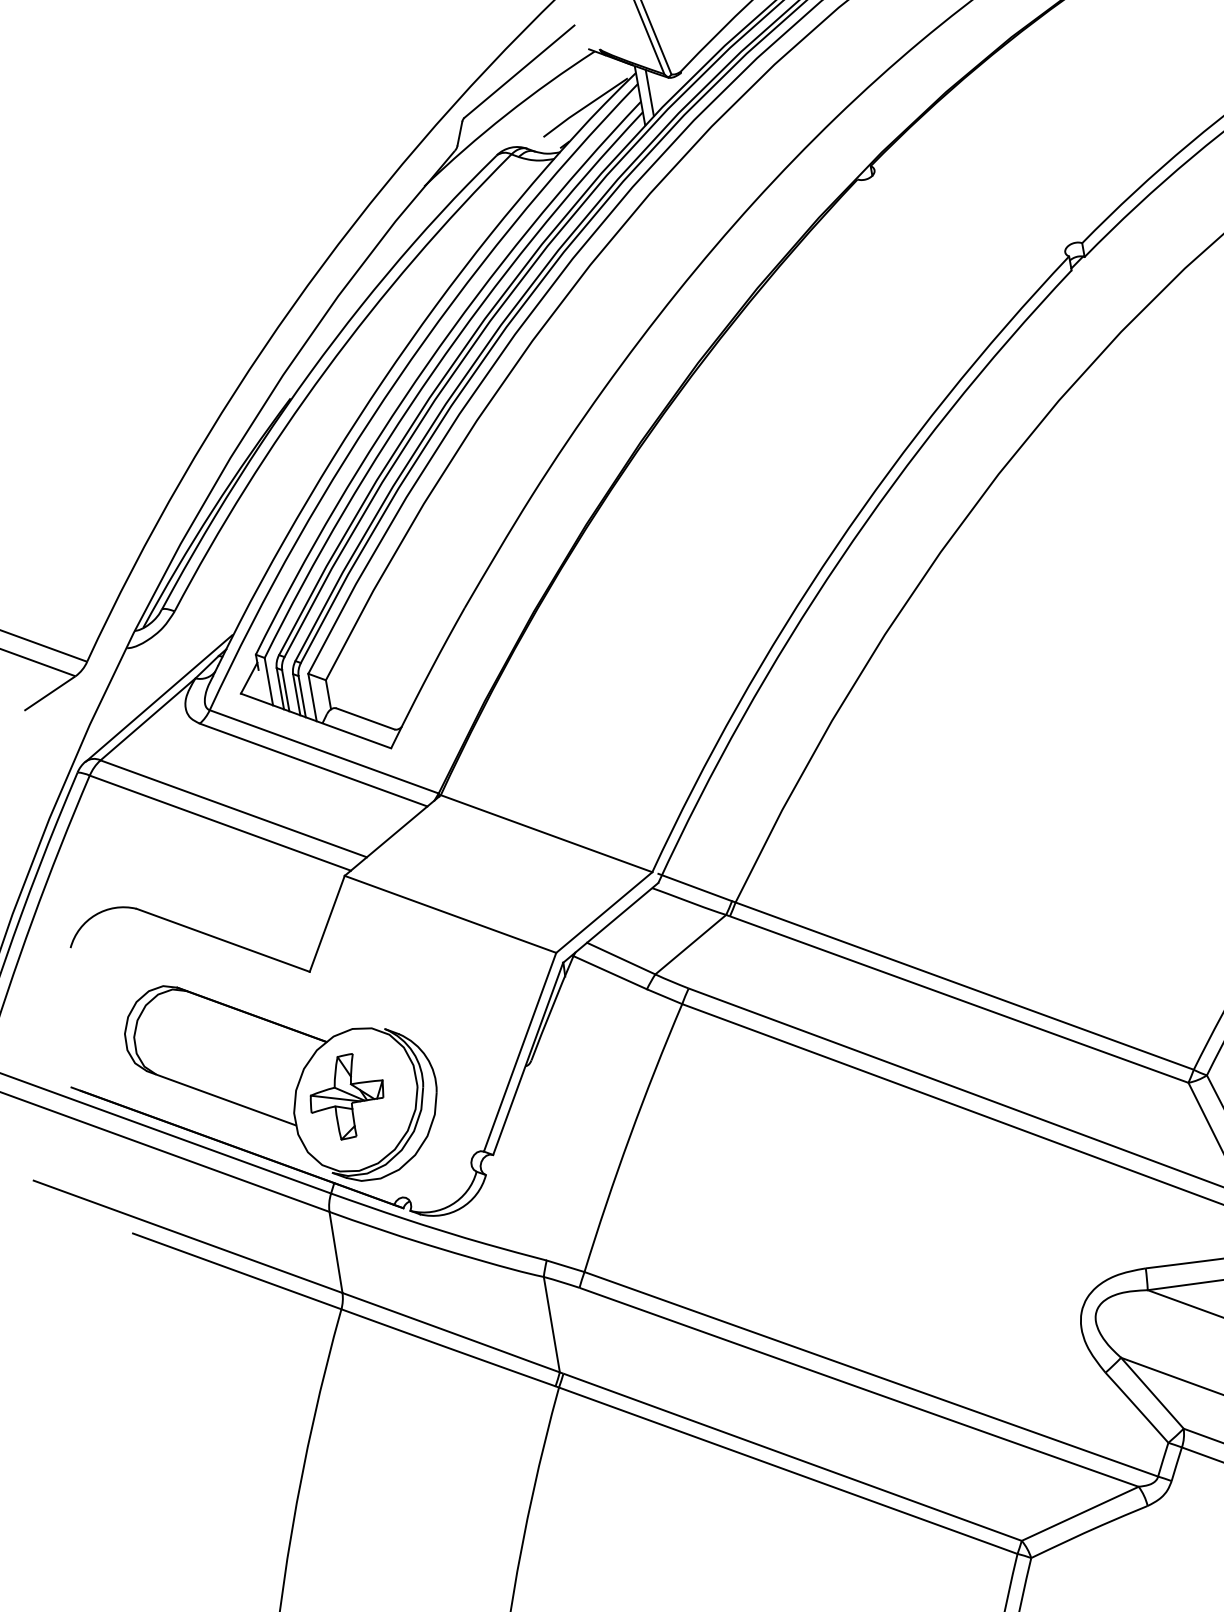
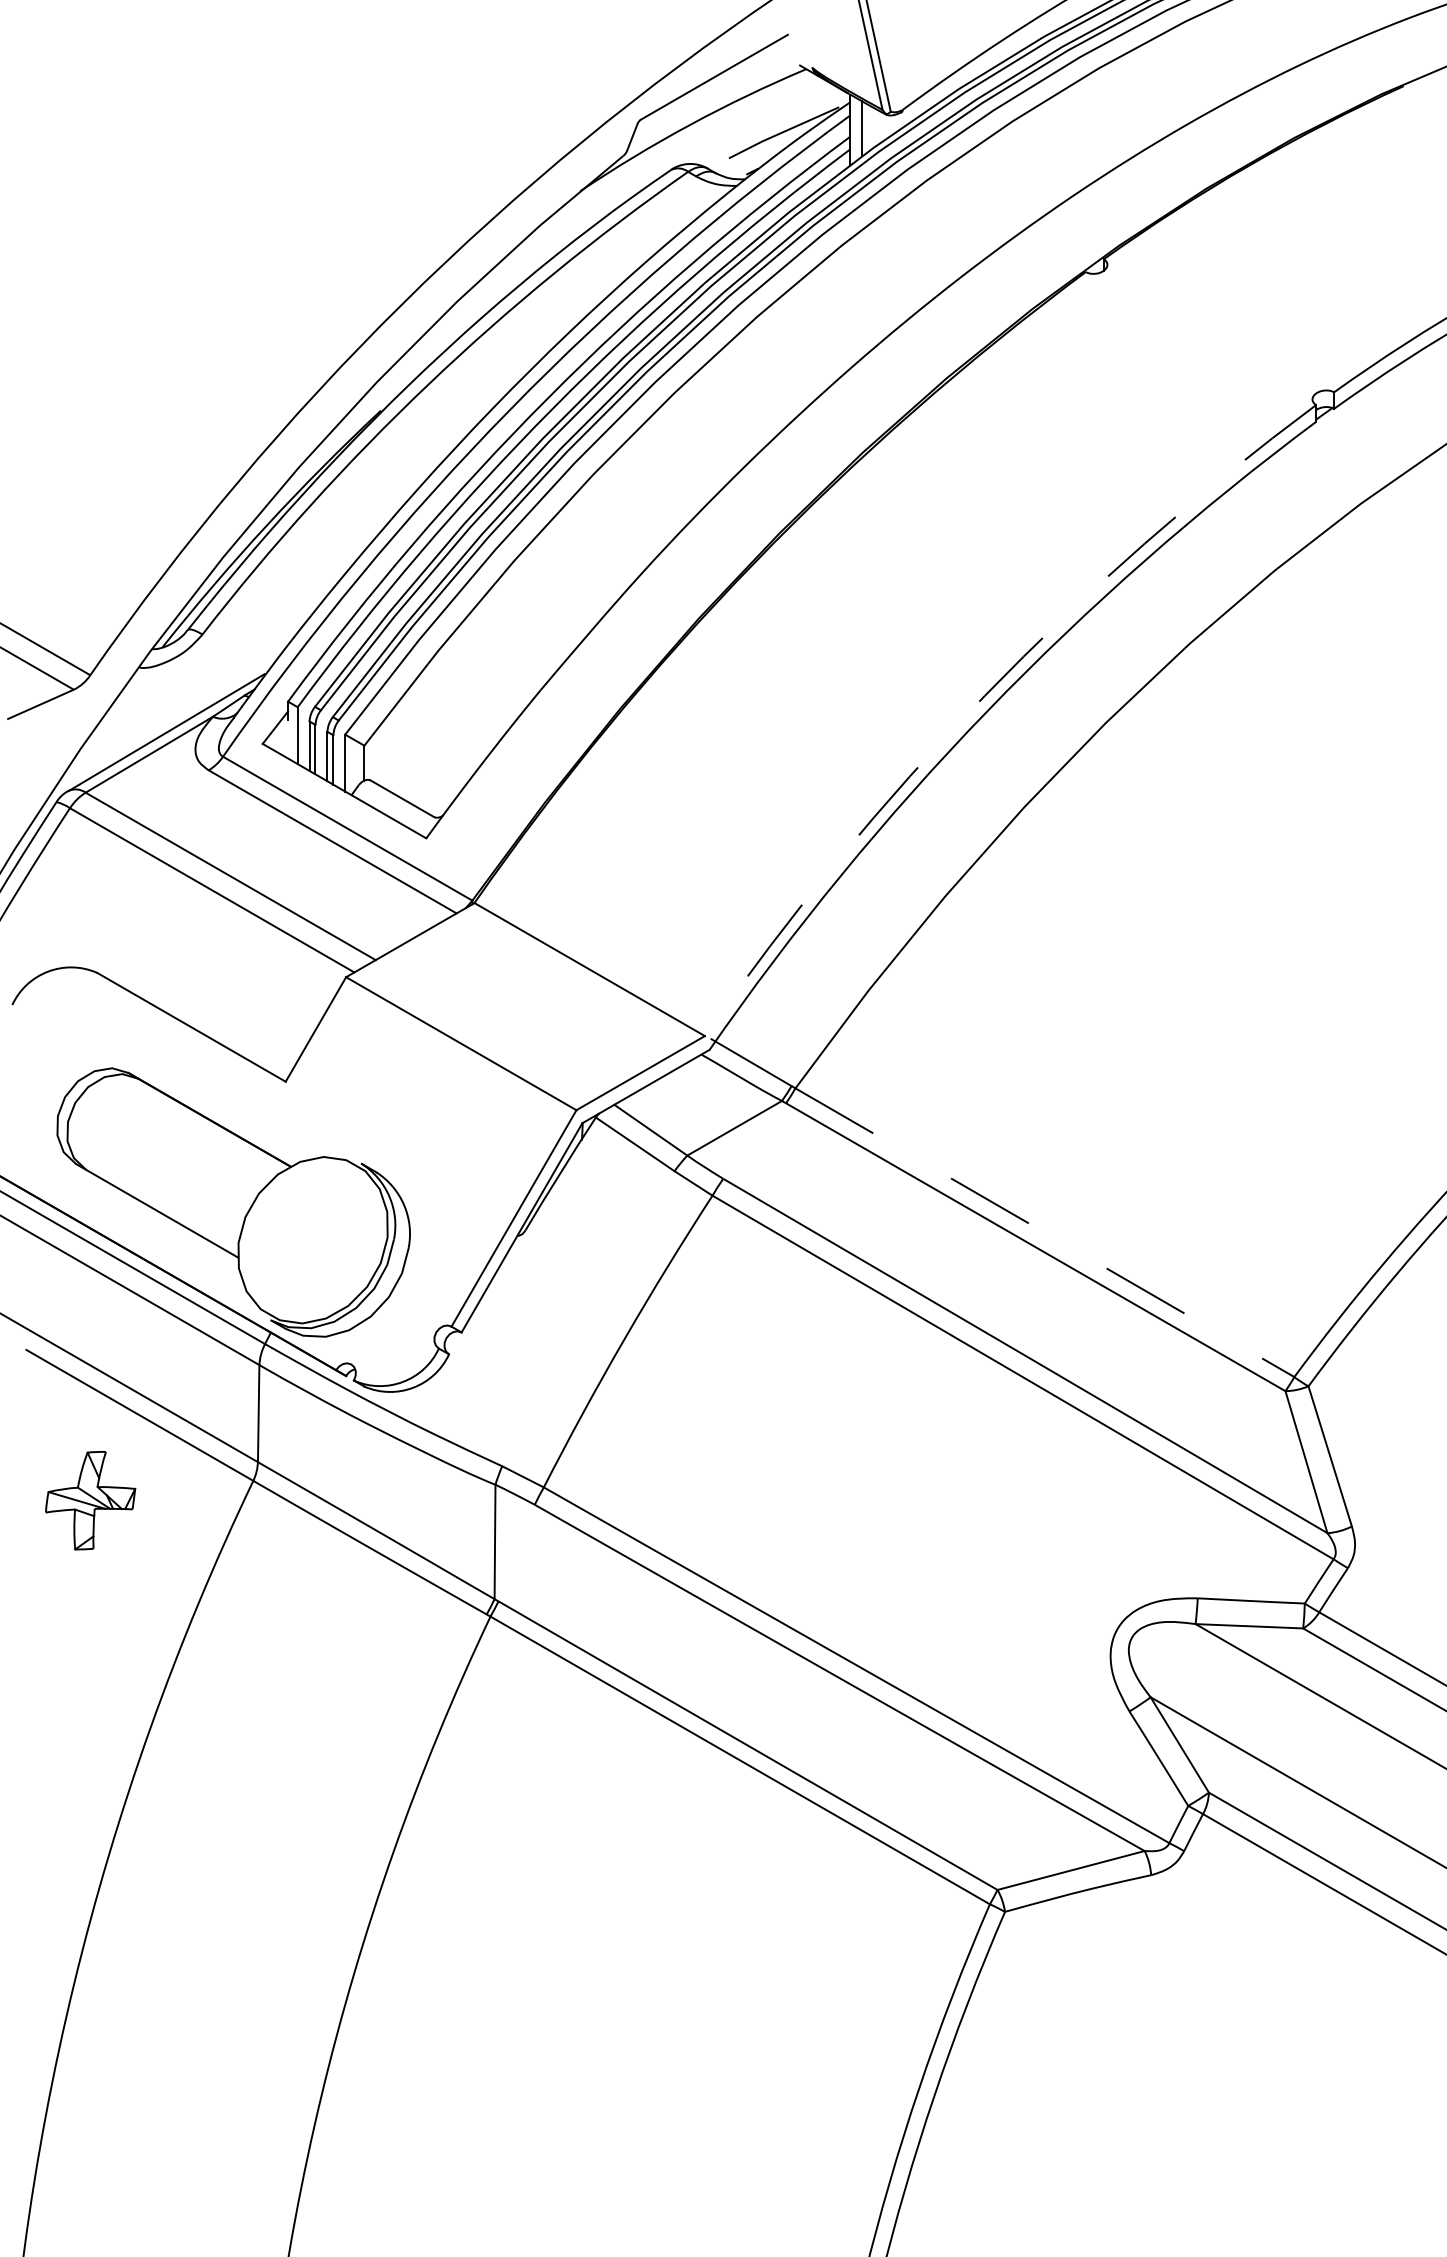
arc: (835, 547) -> (984, 695), solid -> dashed
line: (965, 985) -> (1045, 1232), solid -> dashed
part: (347, 1096) -> (90, 1500), moved

